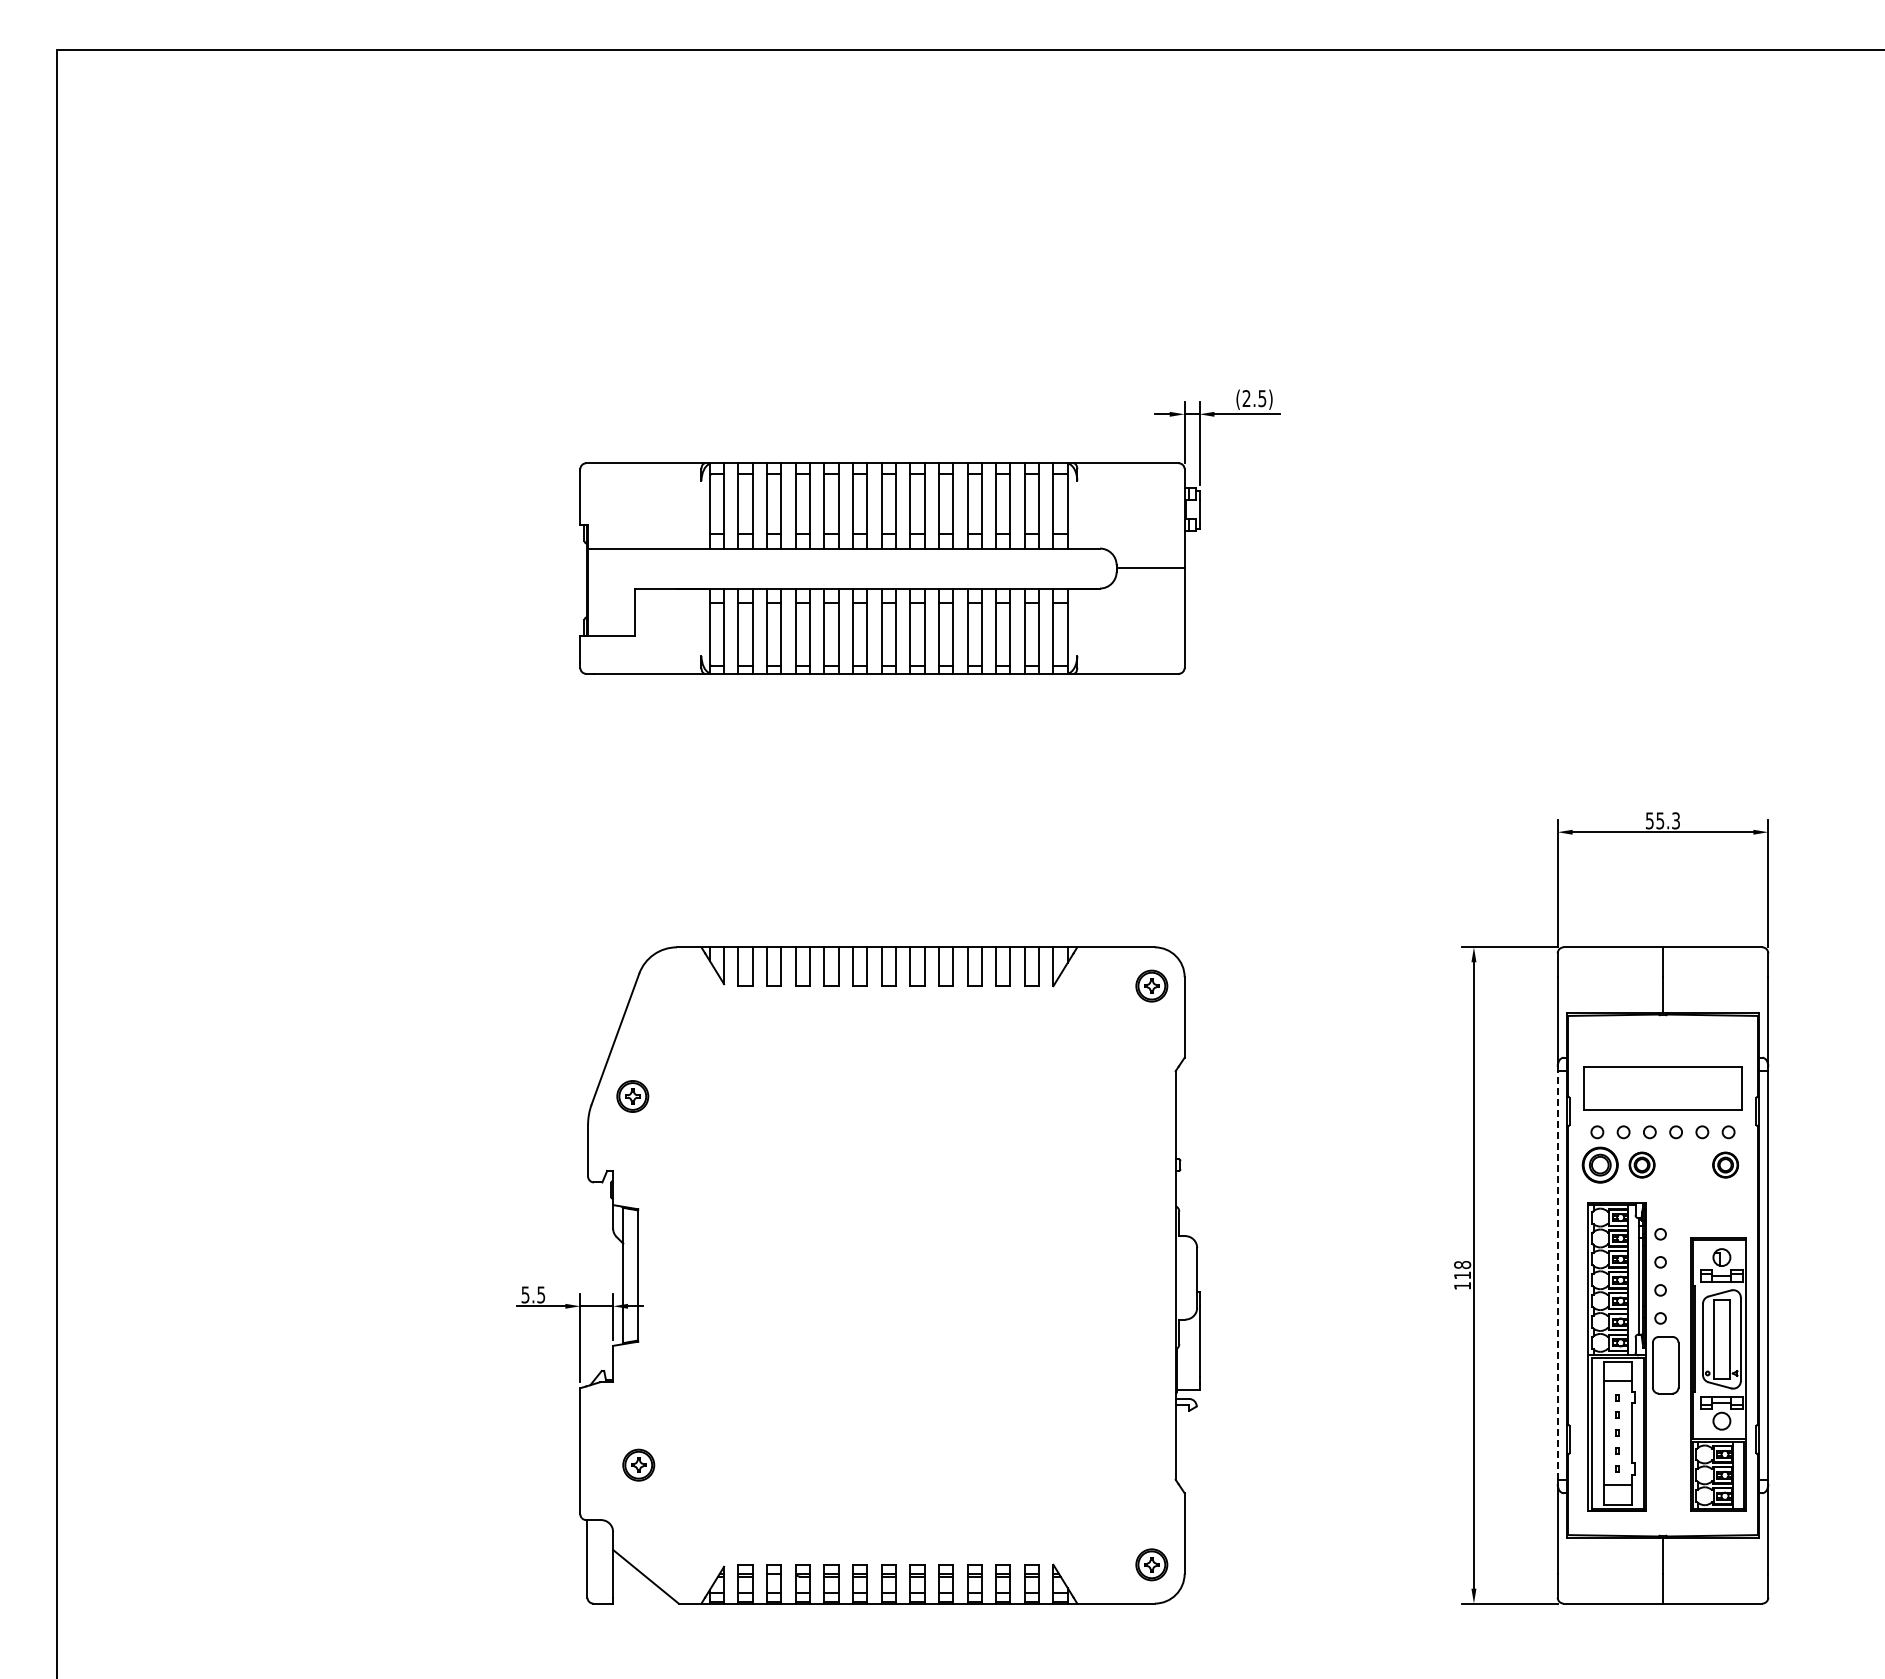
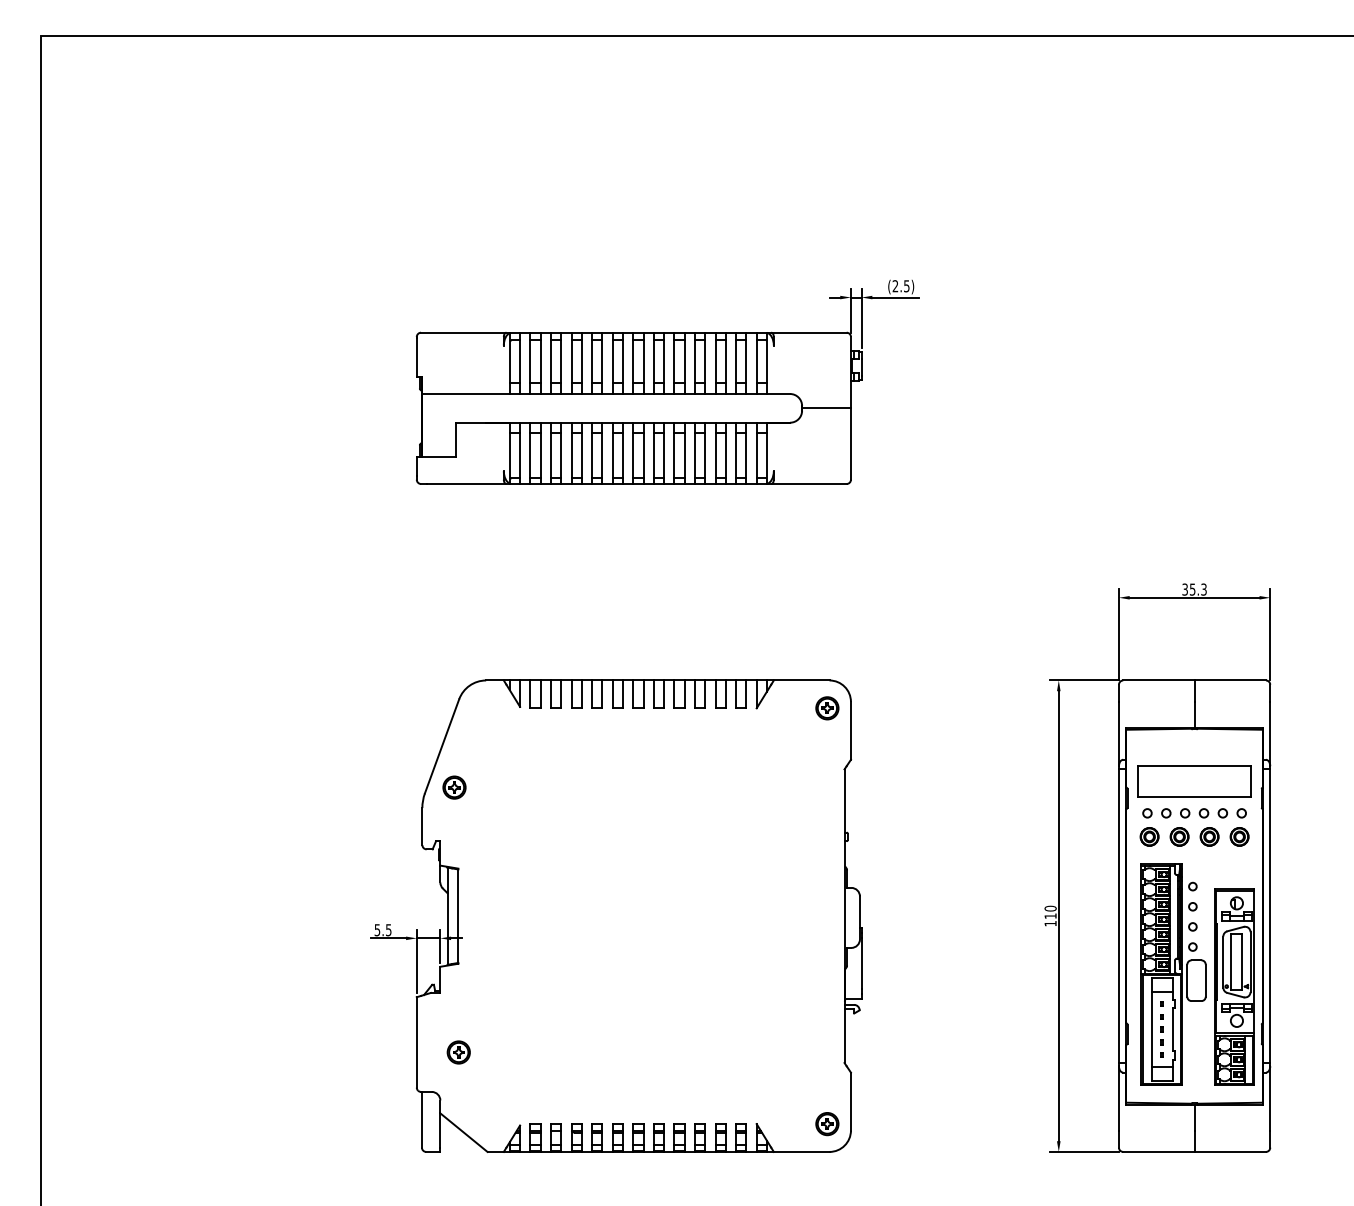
text: (1649, 820) -> (1184, 589), 55.3 -> 35.3
part: (1600, 1164) -> (1149, 836), size x0.71
part: (1683, 1164) -> (1209, 836), added
text: (1462, 1264) -> (1050, 908), 118 -> 110
line: (1557, 1274) -> (1118, 915), dashed -> solid

